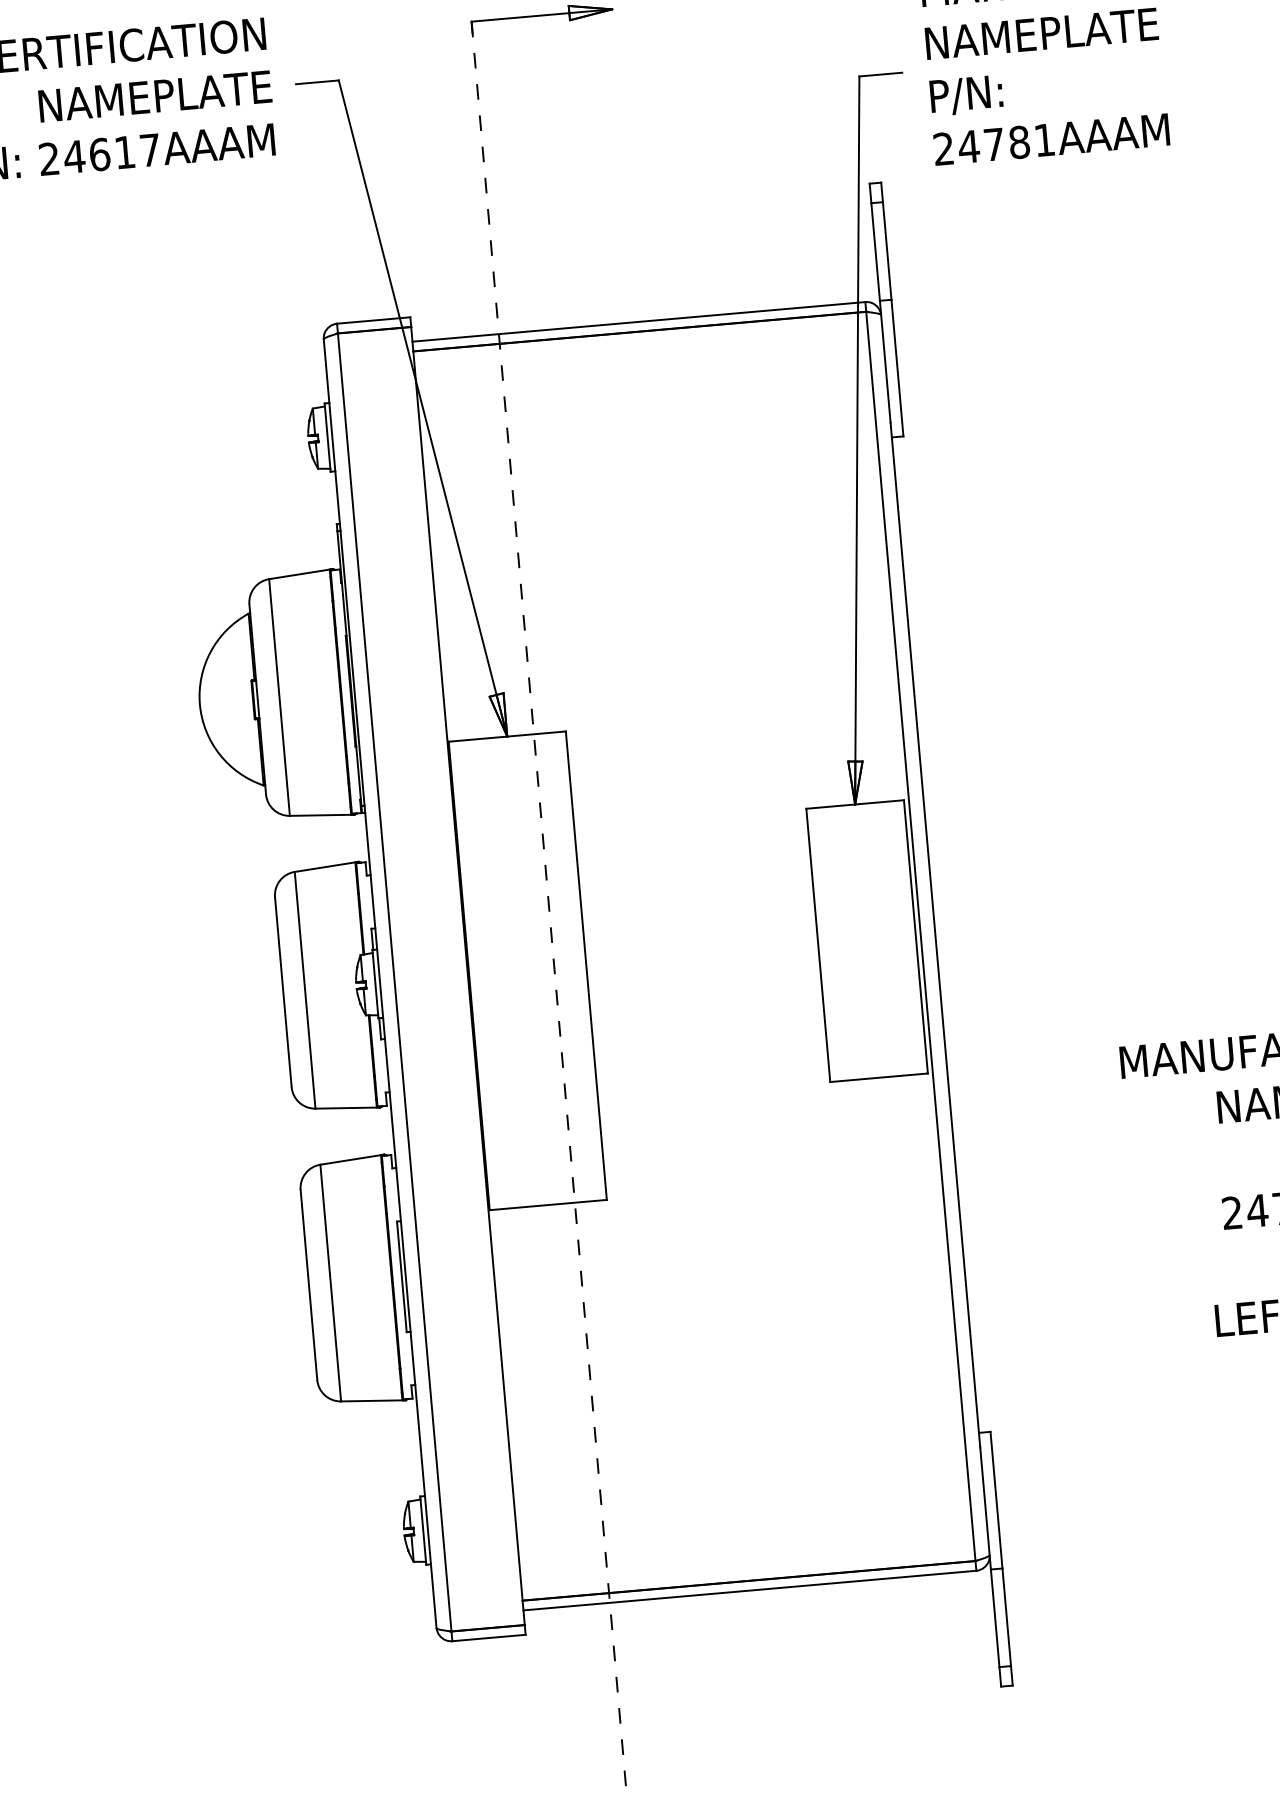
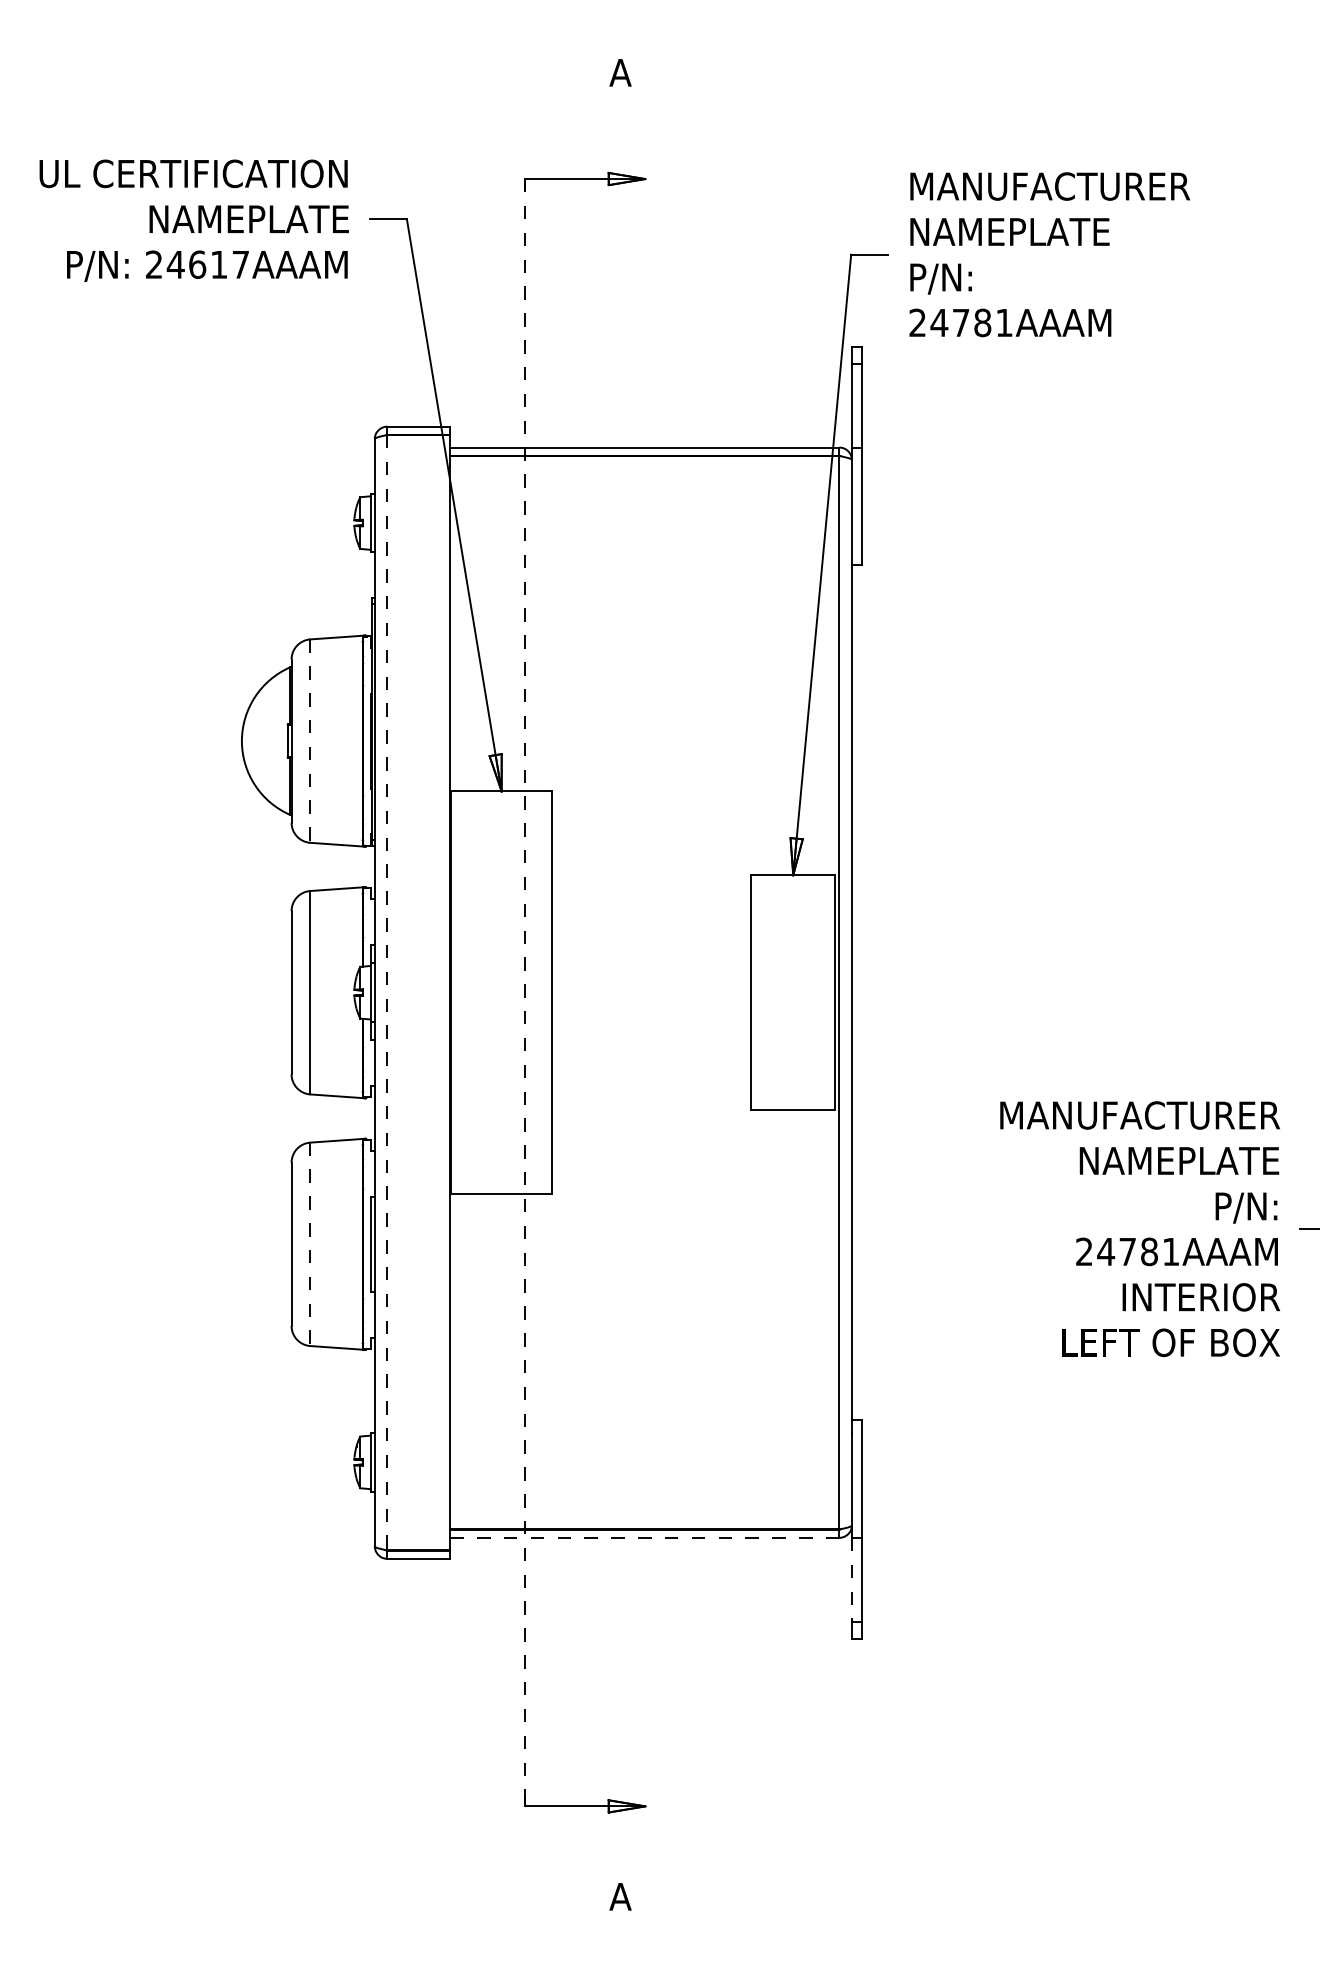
line: (279, 697) -> (310, 741), solid -> dashed
line: (394, 982) -> (387, 992), solid -> dashed
line: (330, 1283) -> (310, 1244), solid -> dashed
line: (749, 1590) -> (644, 1537), solid -> dashed
line: (994, 1617) -> (851, 1579), solid -> dashed

